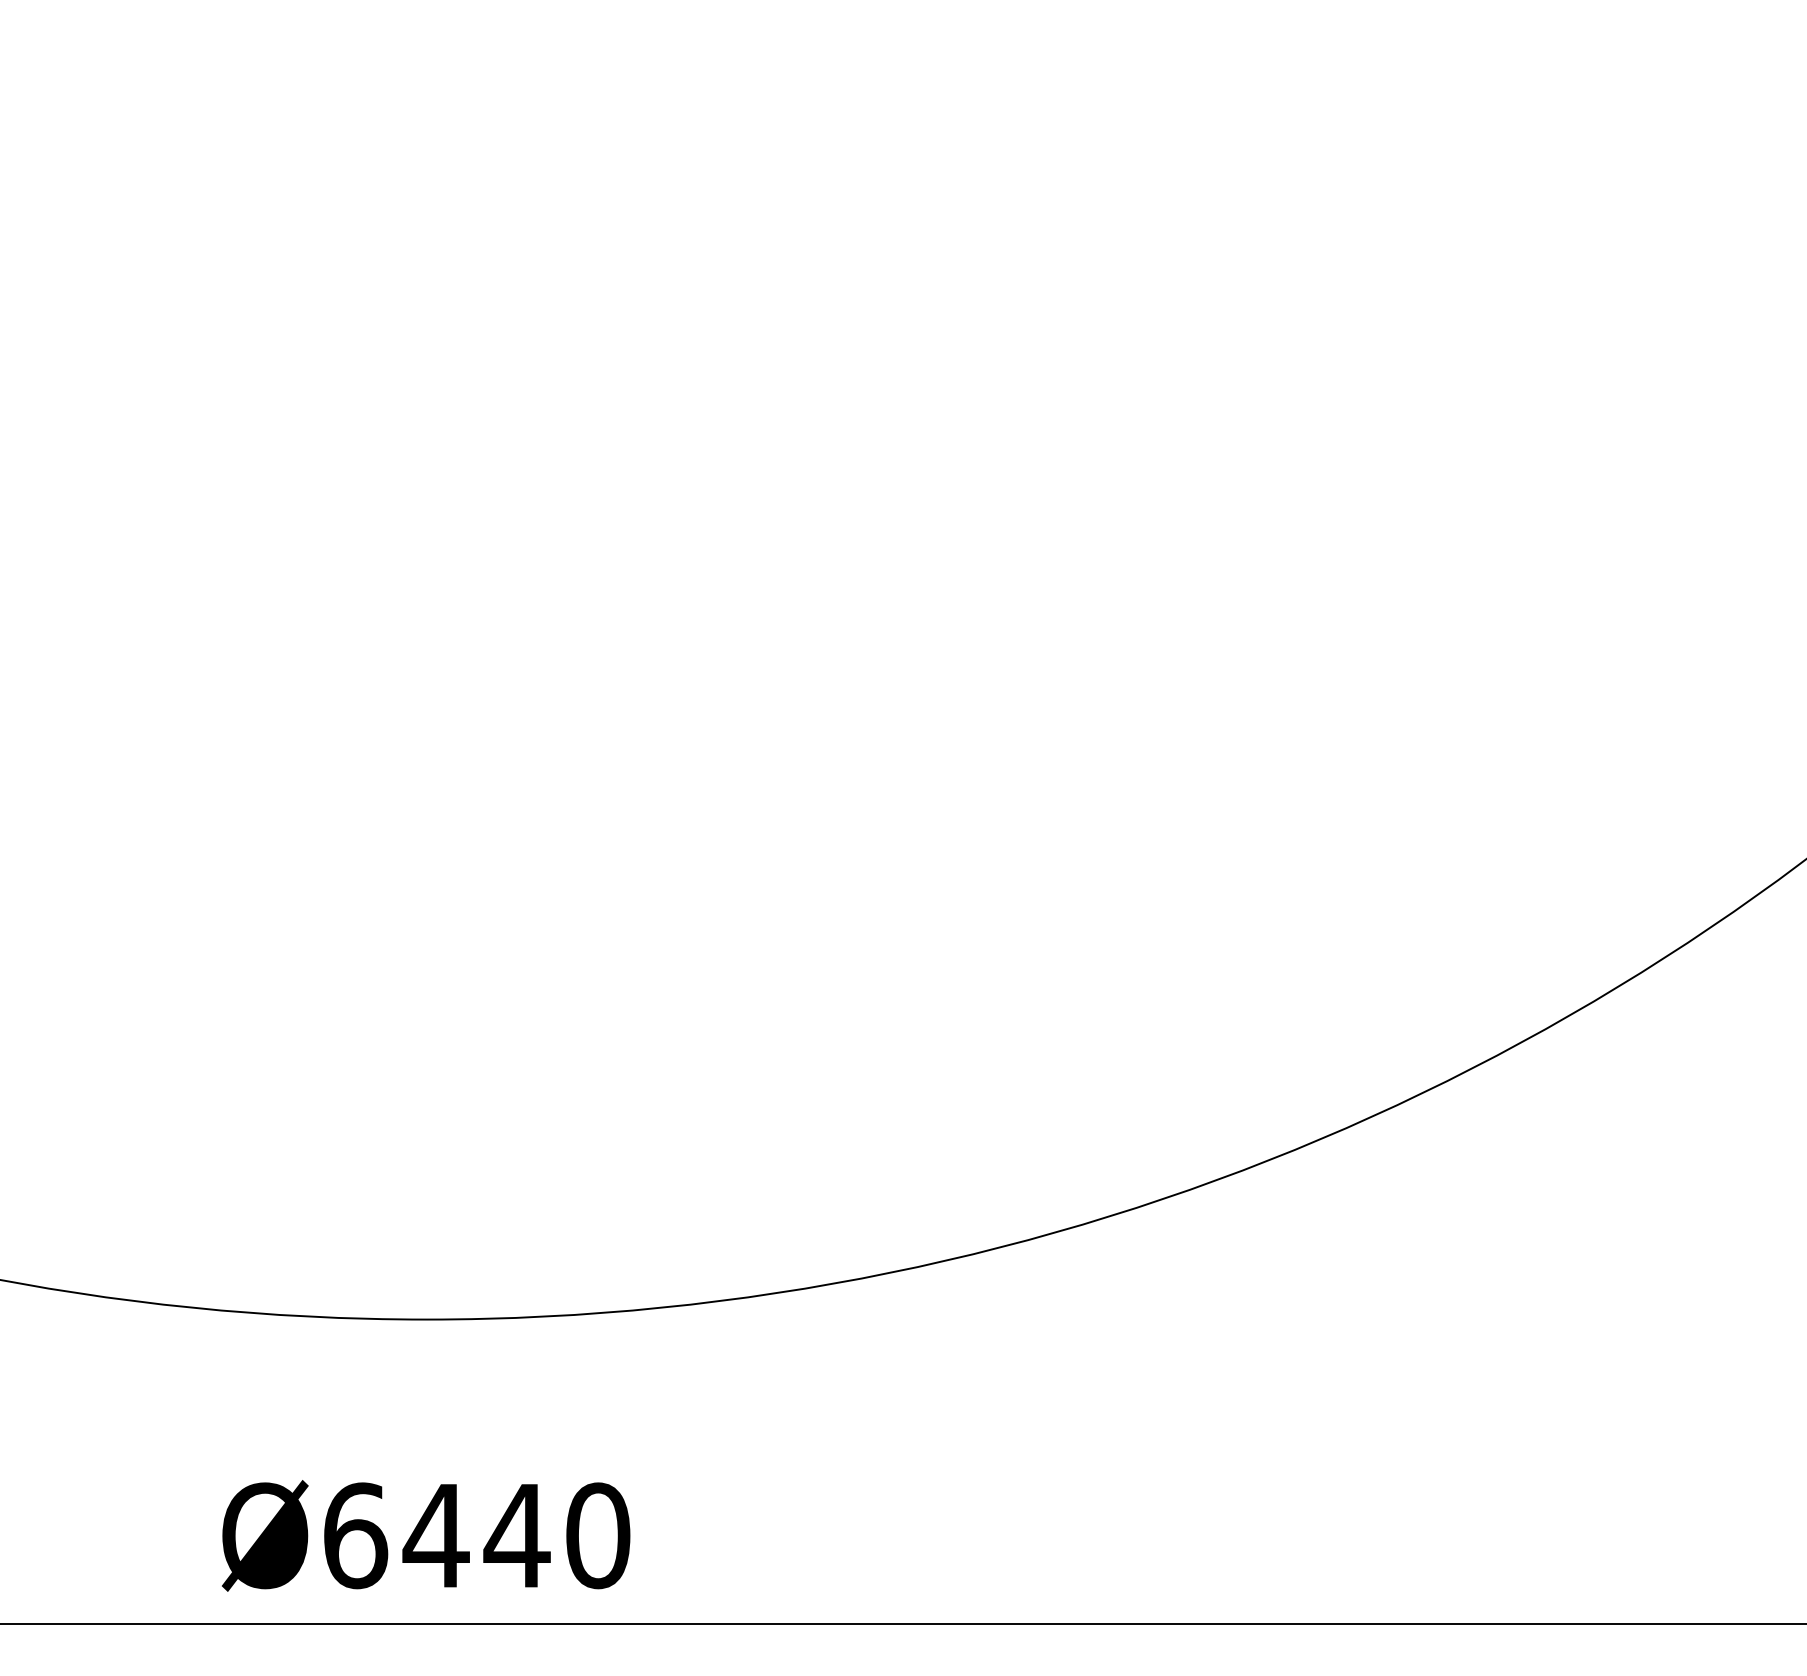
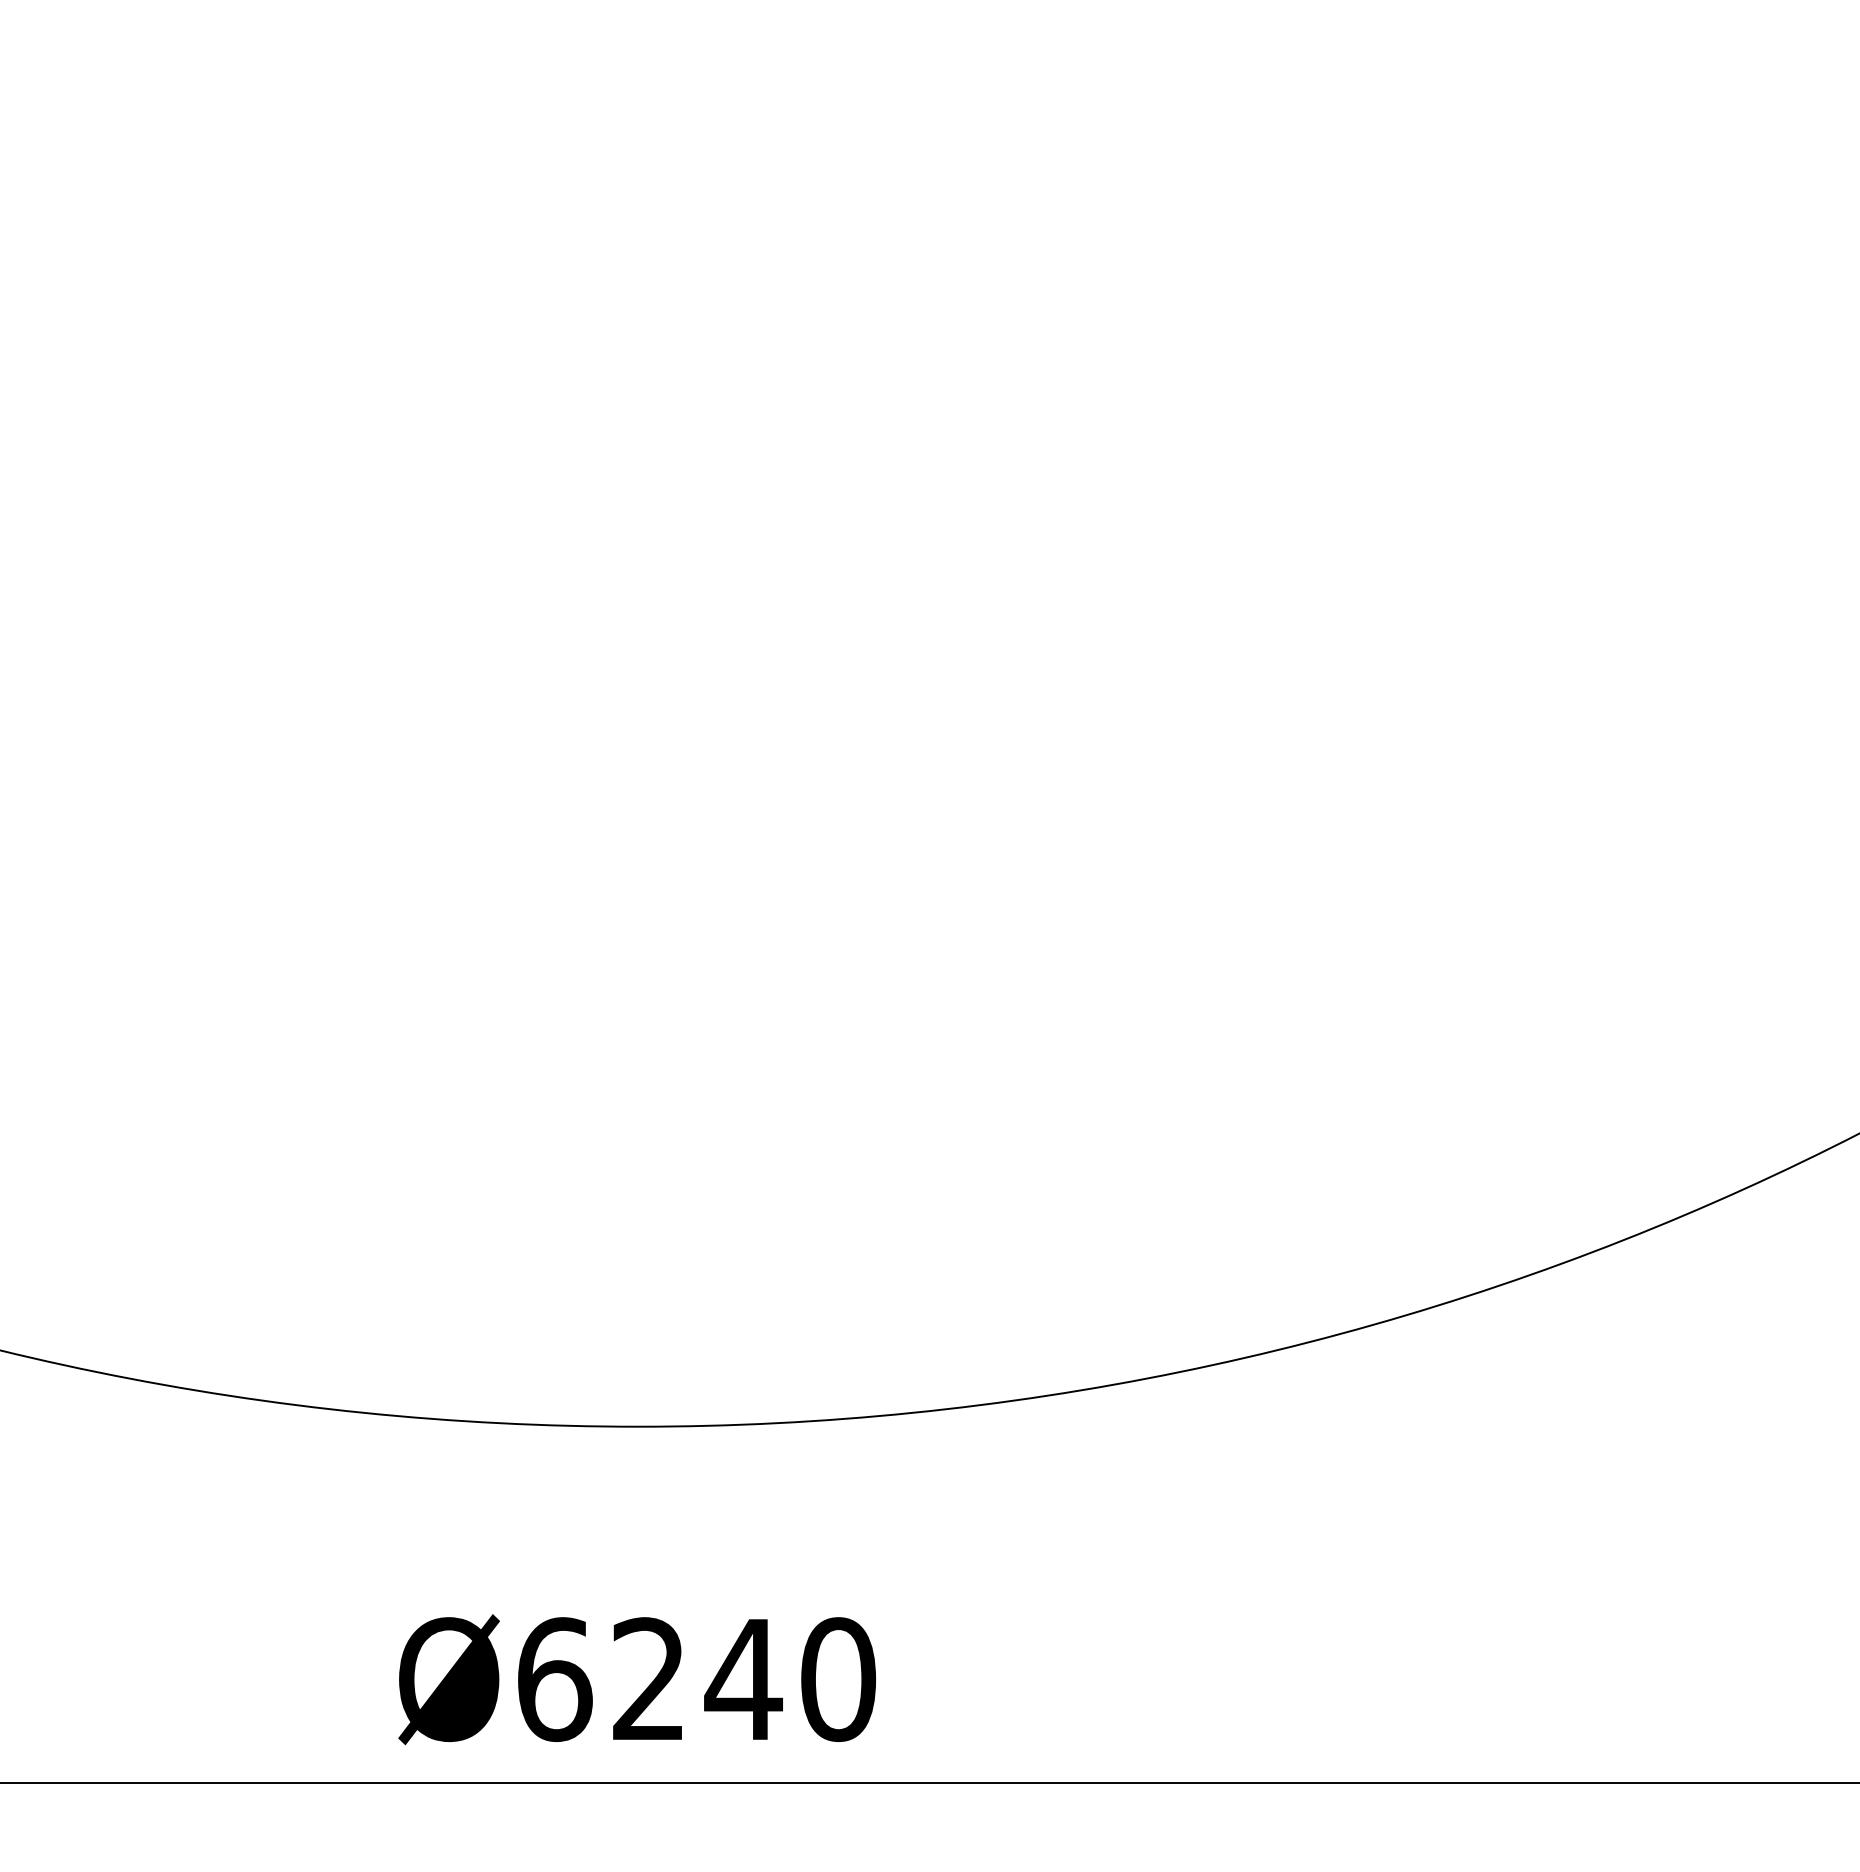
text: (435, 1534) -> (648, 1678), 6440 -> 6240

